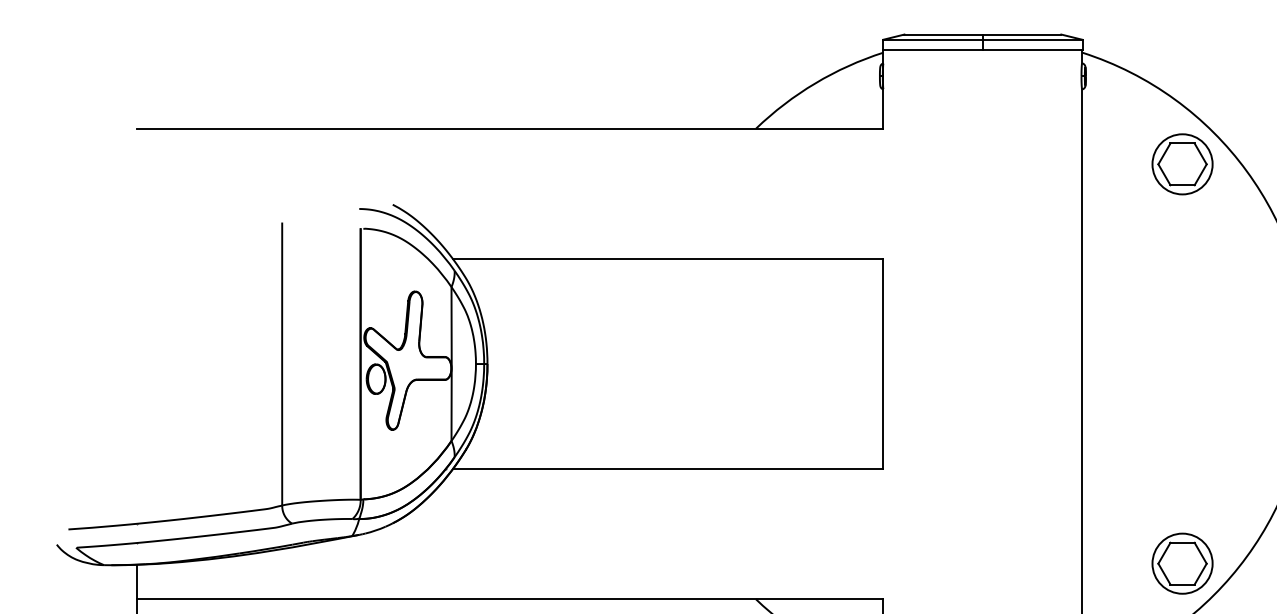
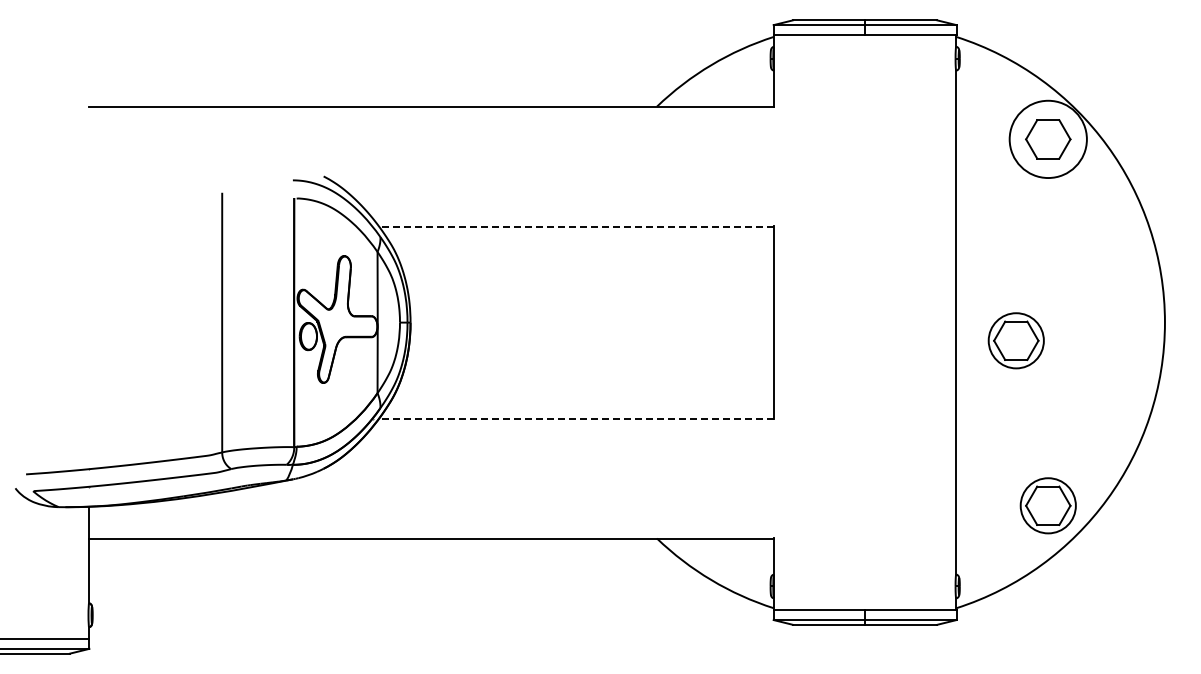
circle: (1181, 163) -> (1047, 138), size x1.4
line: (667, 259) -> (575, 226), solid -> dashed
part: (1146, 383) -> (1015, 340), added
line: (667, 468) -> (575, 418), solid -> dashed

